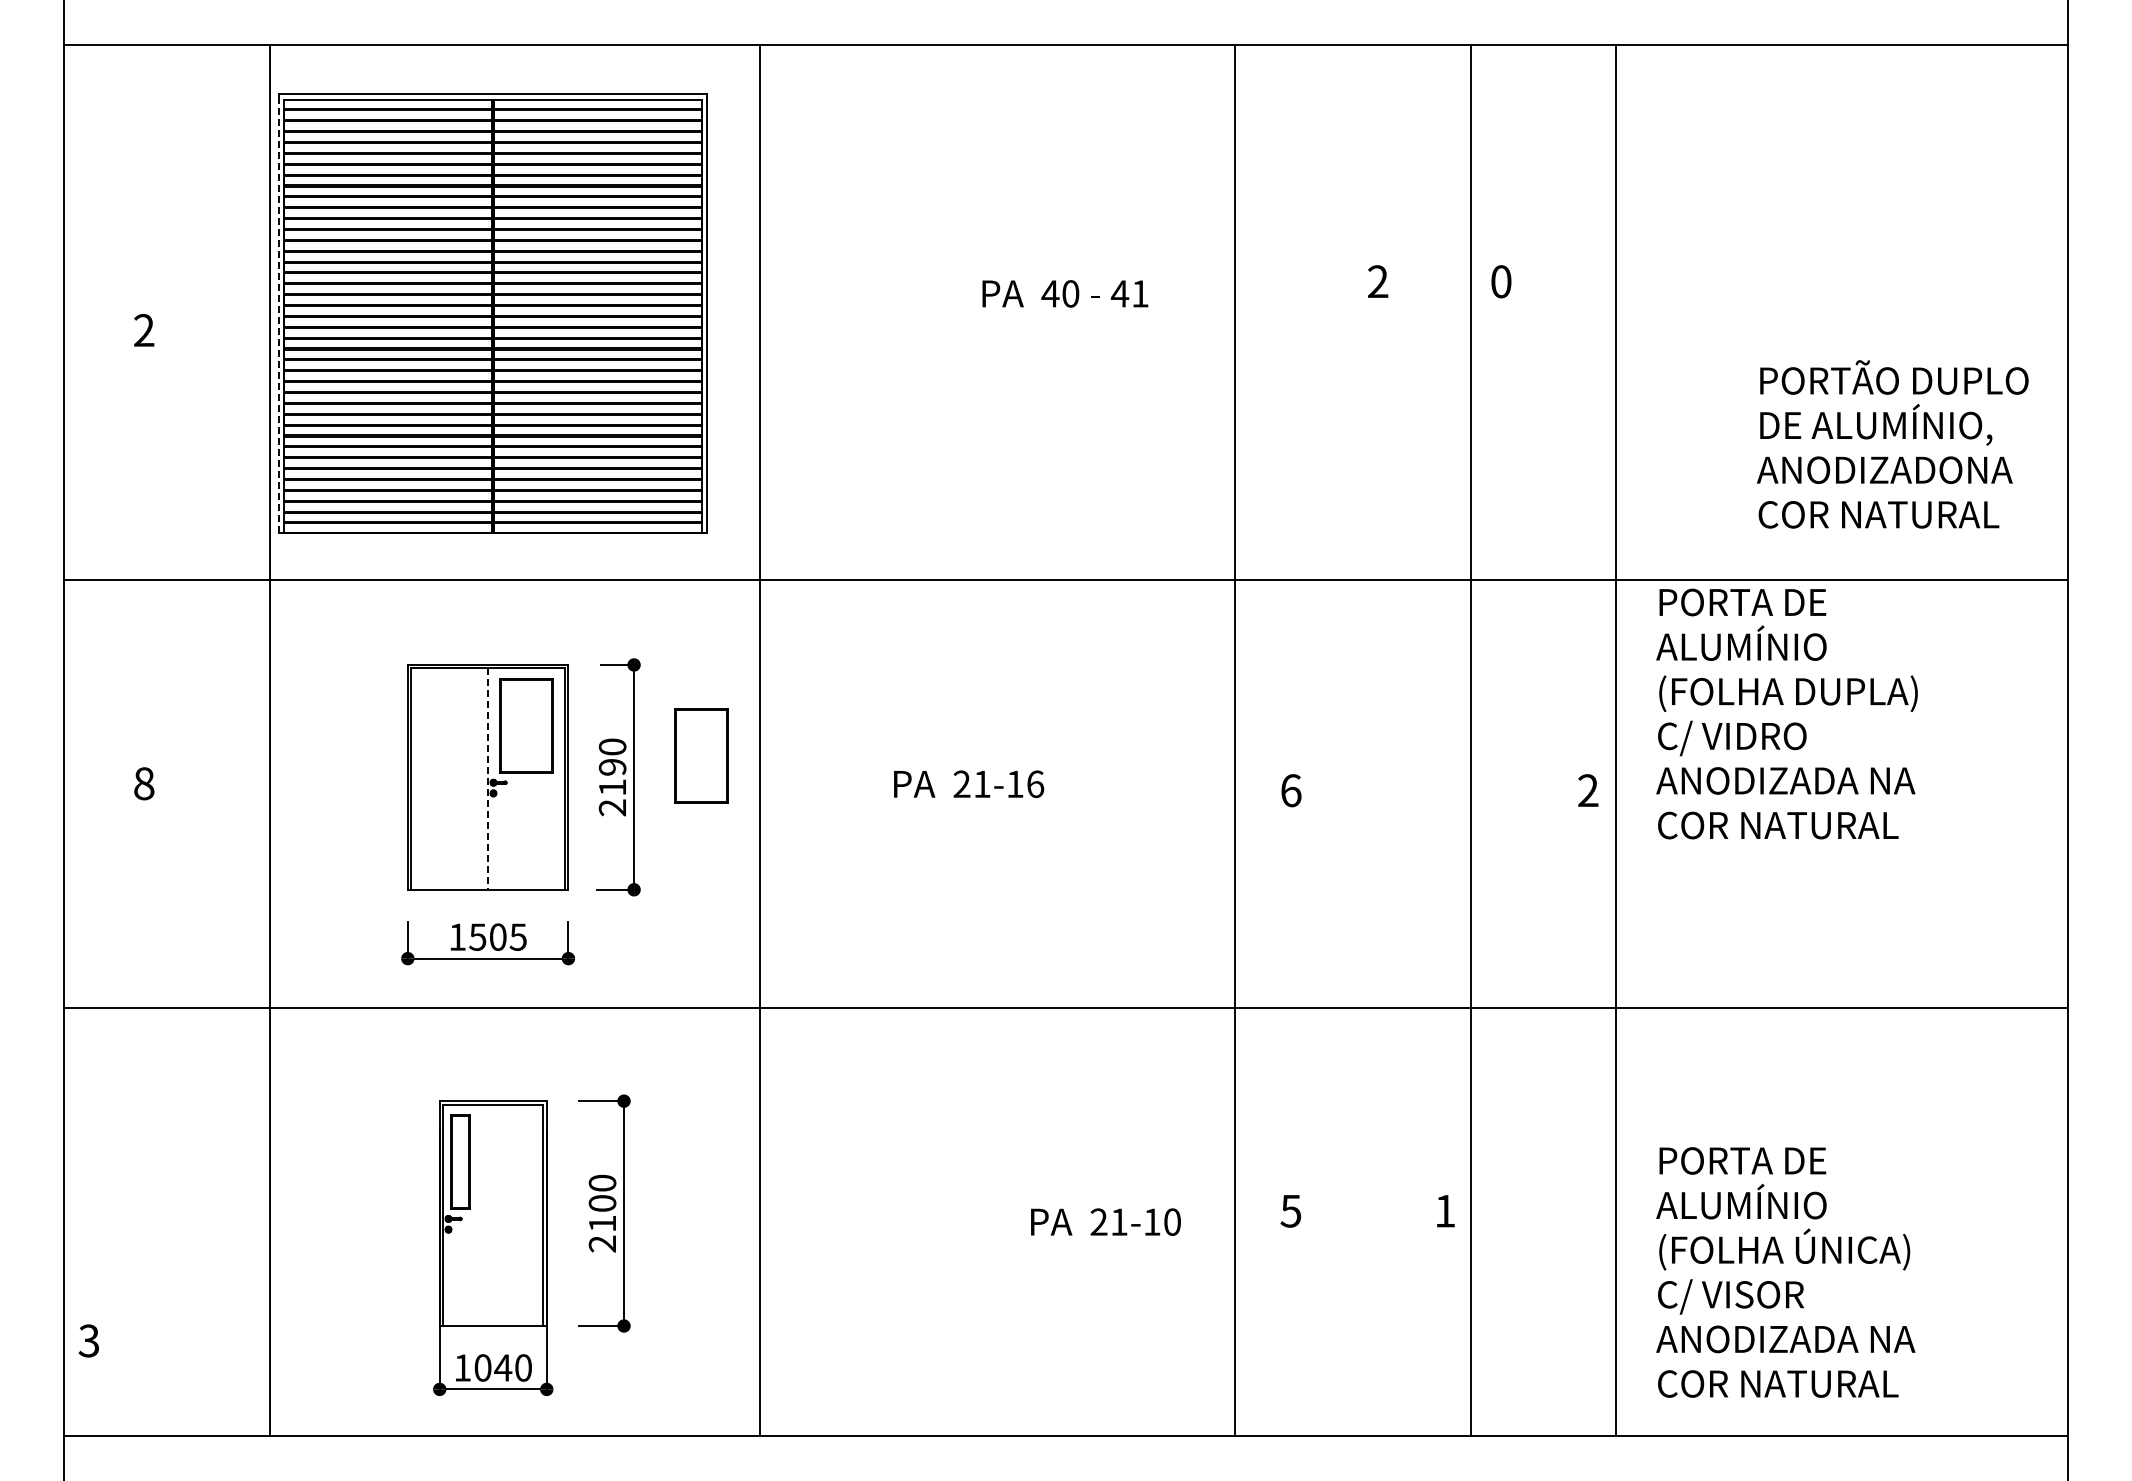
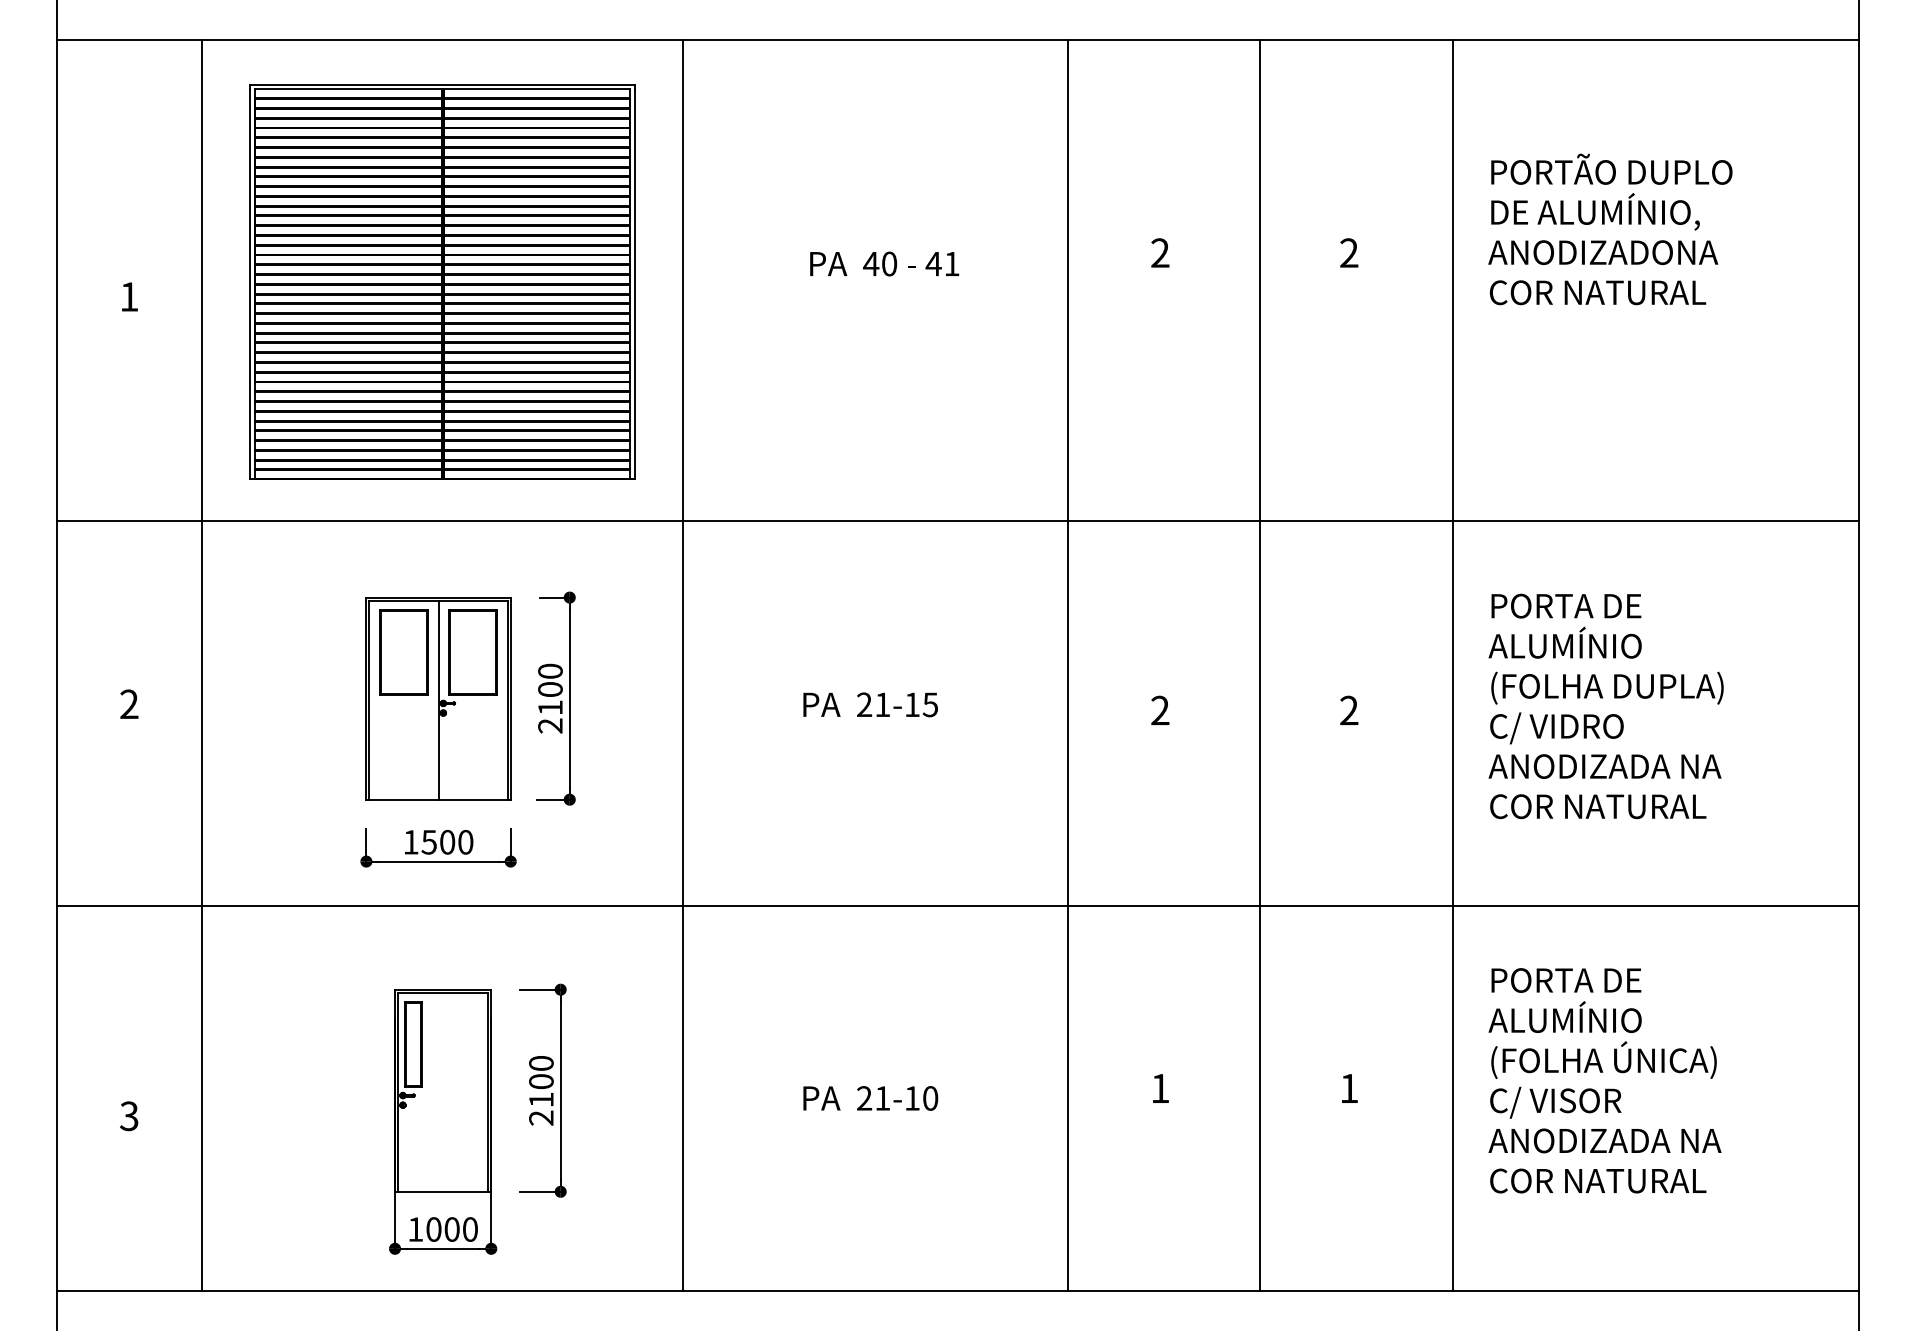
text: (1378, 281) -> (1160, 252), moved
text: (1501, 281) -> (1349, 252), 0 -> 2
text: (1065, 293) -> (884, 263), moved
line: (278, 316) -> (250, 284), dashed -> solid
text: (144, 330) -> (129, 296), 2 -> 1
text: (1892, 444) -> (1610, 229), moved
text: (1786, 713) -> (1605, 705), moved
line: (269, 740) -> (201, 665), moved
line: (1235, 740) -> (1068, 665), moved
line: (1471, 740) -> (1260, 665), moved
part: (701, 755) -> (403, 652), moved
text: (612, 767) -> (550, 689), 2190 -> 2100
line: (488, 779) -> (438, 700), dashed -> solid
text: (144, 783) -> (129, 704), 8 -> 2
text: (1035, 784) -> (930, 705), 21-16 -> 21-15
text: (1291, 790) -> (1160, 710), 6 -> 2
text: (1588, 790) -> (1349, 710), moved
text: (517, 936) -> (464, 841), 1505 -> 1500
text: (1290, 1211) -> (1159, 1088), 5 -> 1
text: (1445, 1211) -> (1349, 1088), moved
text: (1105, 1221) -> (870, 1097), moved
text: (1785, 1272) -> (1604, 1080), moved
text: (88, 1340) -> (128, 1115), moved
text: (503, 1367) -> (452, 1229), 1040 -> 1000

